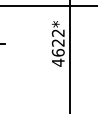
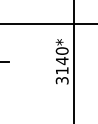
text: (57, 47) -> (61, 65), 4622* -> 3140*

